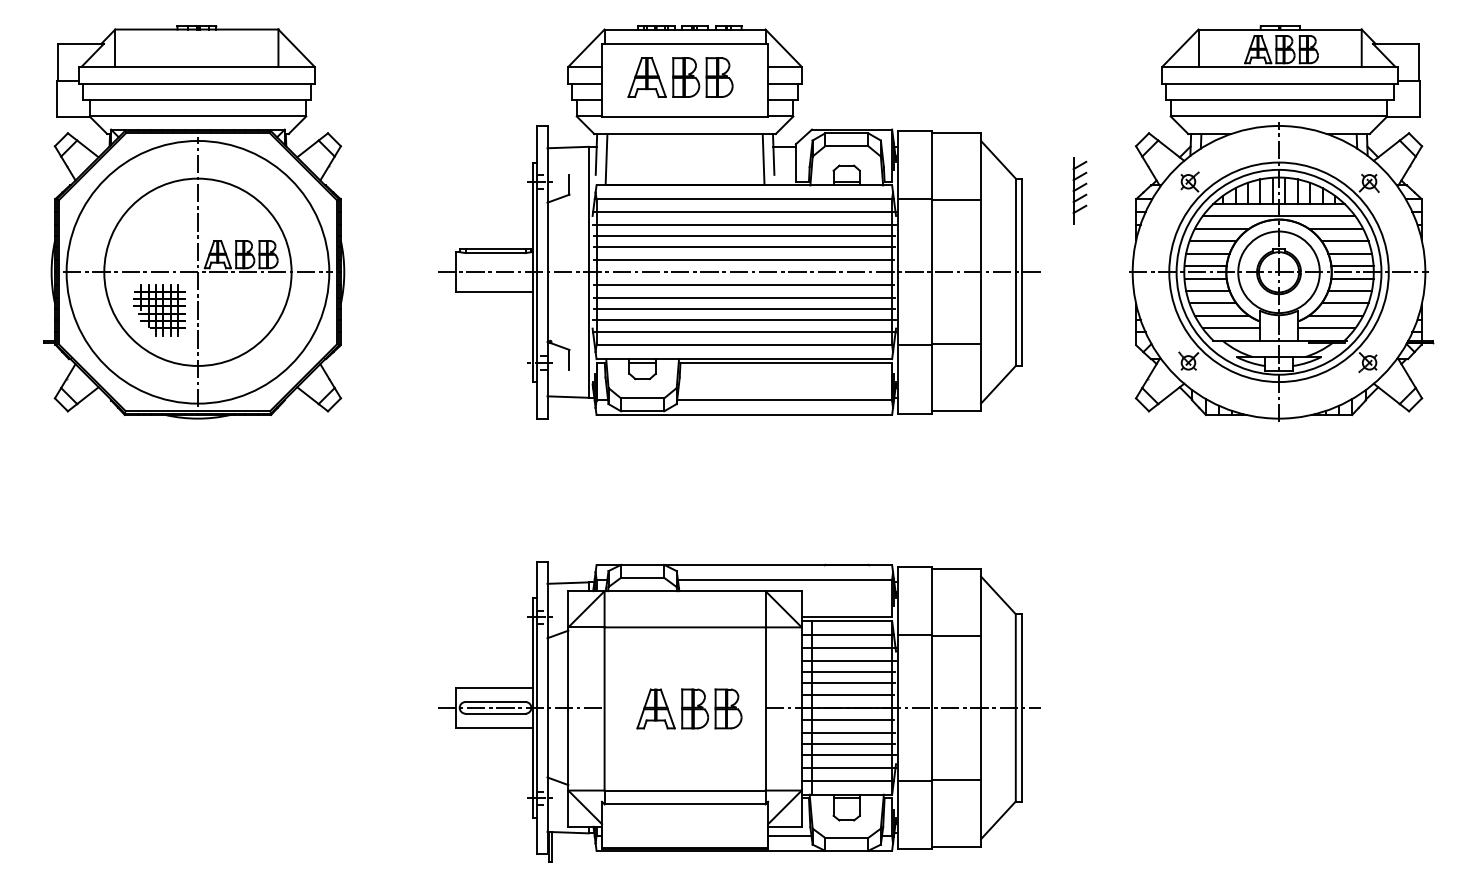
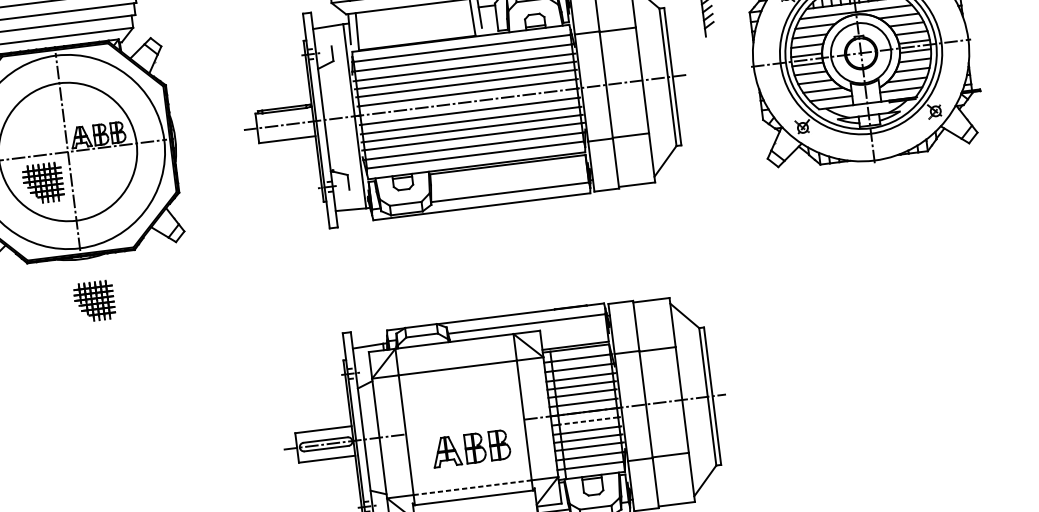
part: (208, 477) -> (94, 301), added
part: (689, 708) -> (471, 448), moved
line: (851, 720) -> (588, 421), solid -> dashed
line: (685, 790) -> (473, 487), solid -> dashed

